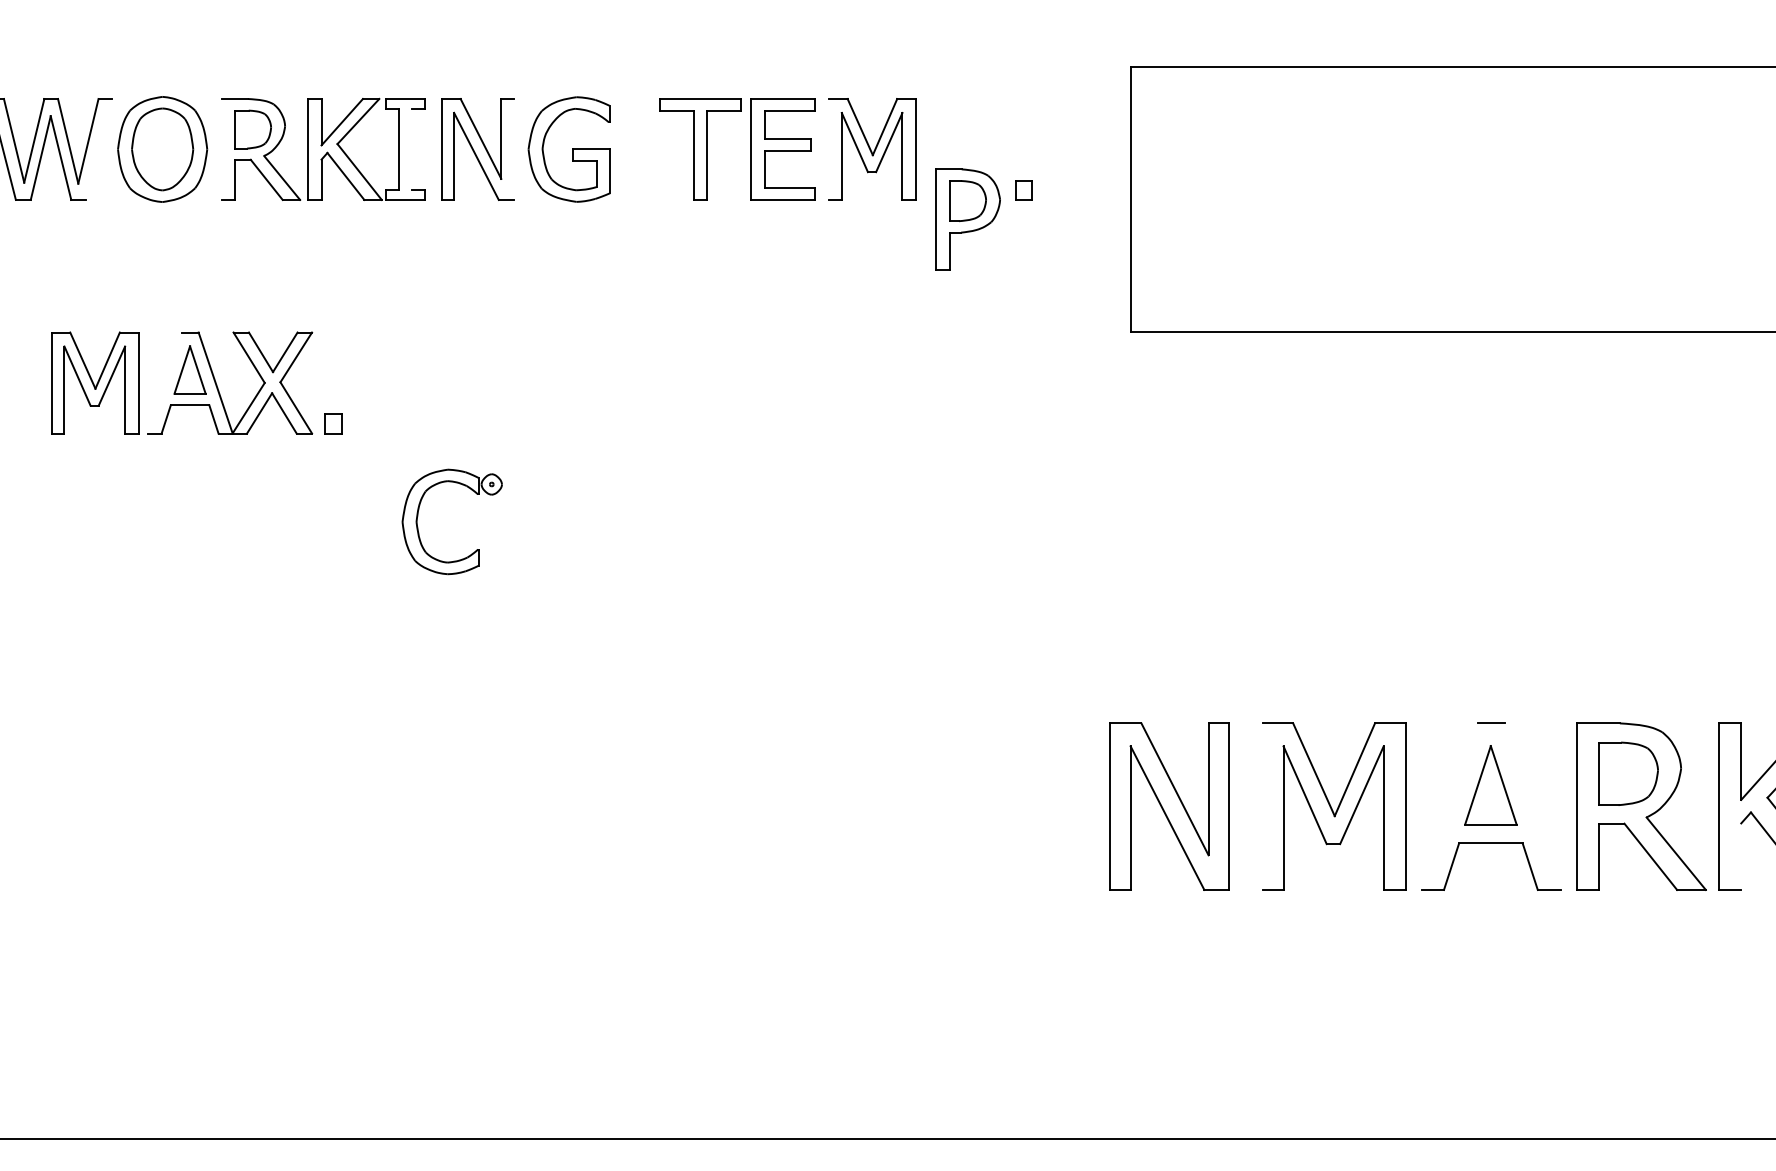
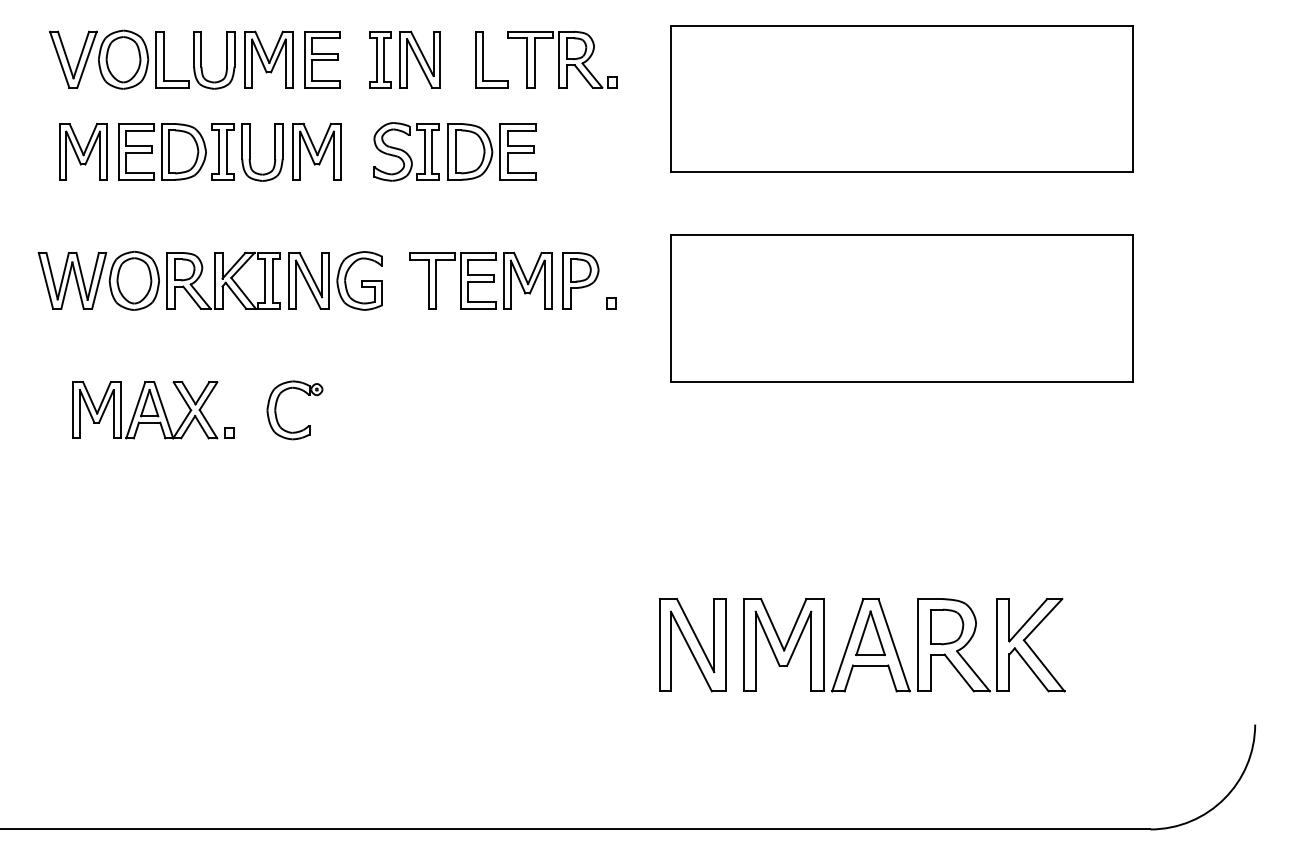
line: (99, 148) -> (99, 280), added
line: (222, 148) -> (167, 280), added
line: (411, 148) -> (272, 280), added
line: (514, 148) -> (329, 280), added
line: (828, 148) -> (503, 280), added
part: (967, 219) -> (580, 280), moved
line: (164, 383) -> (135, 410), added
part: (418, 522) -> (276, 410), moved
line: (1263, 807) -> (744, 645), added
line: (1449, 807) -> (847, 645), added
line: (1532, 807) -> (893, 645), added
line: (1741, 855) -> (1009, 672), added

